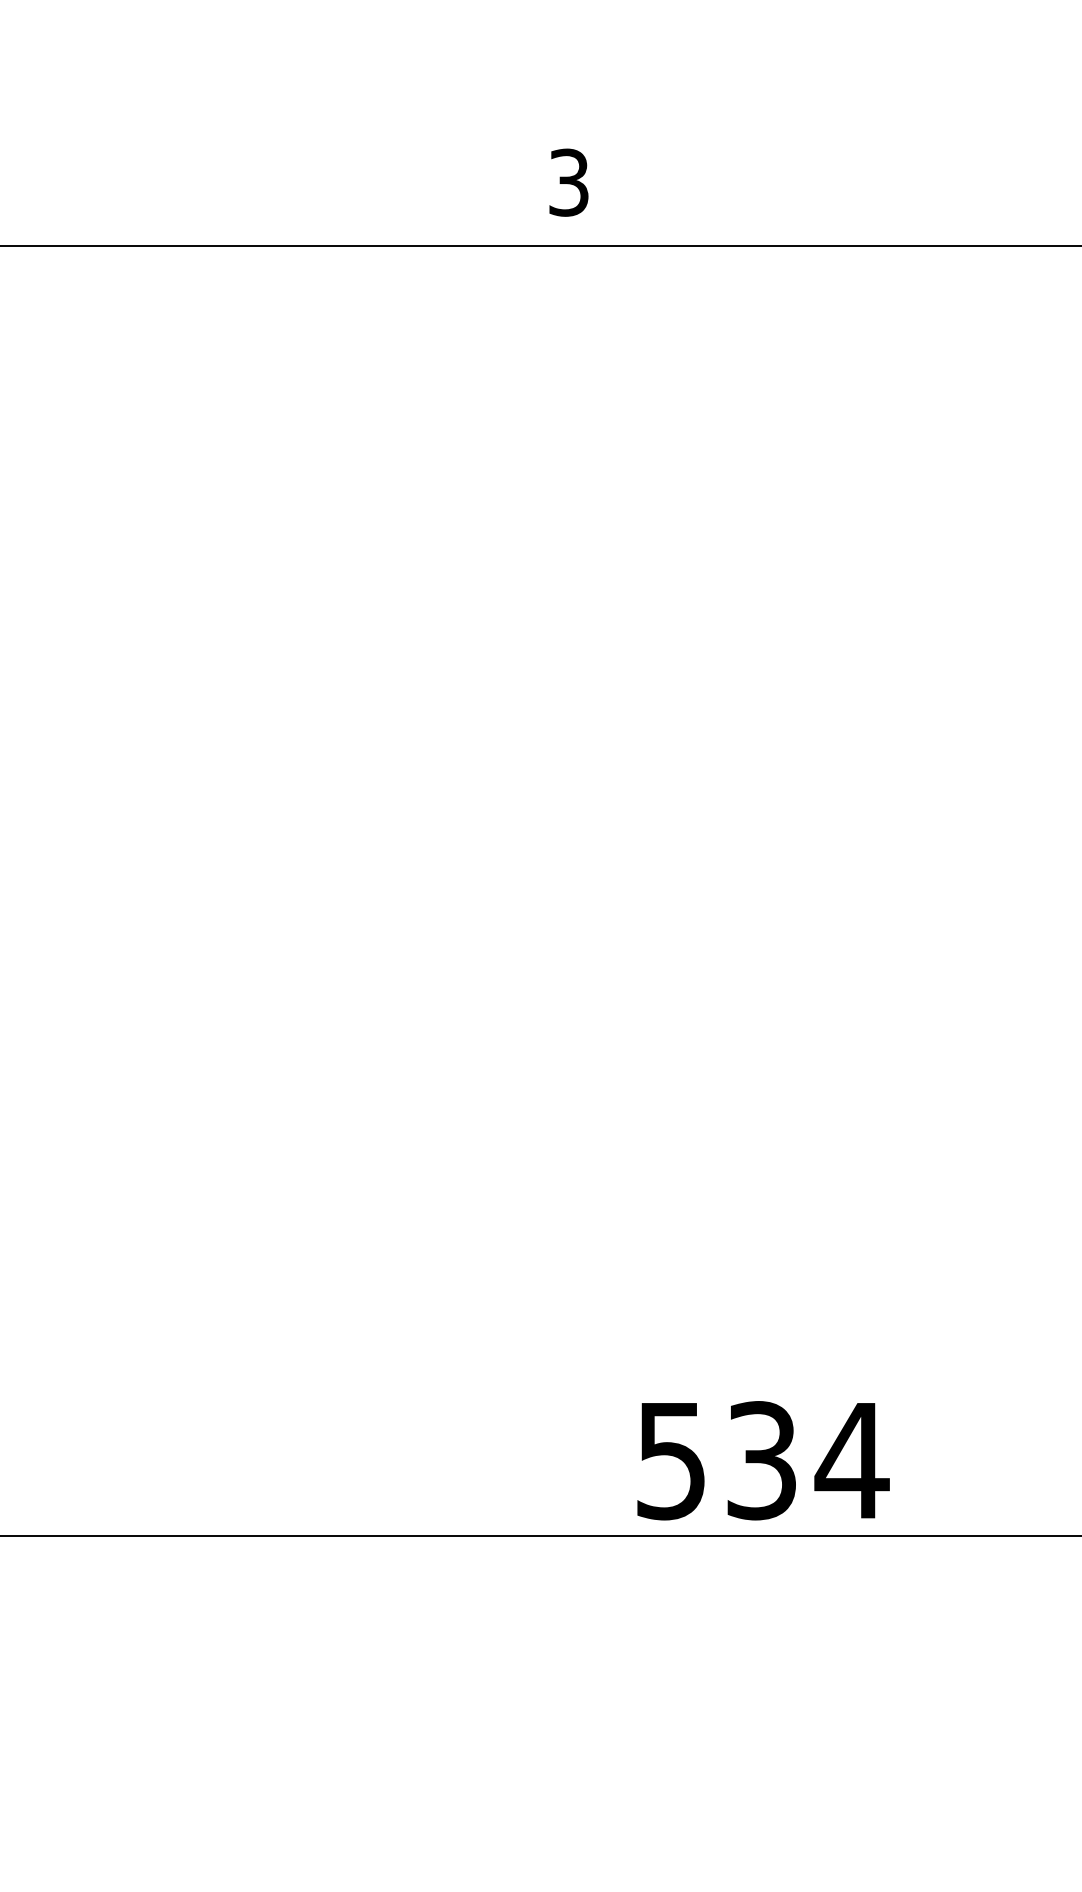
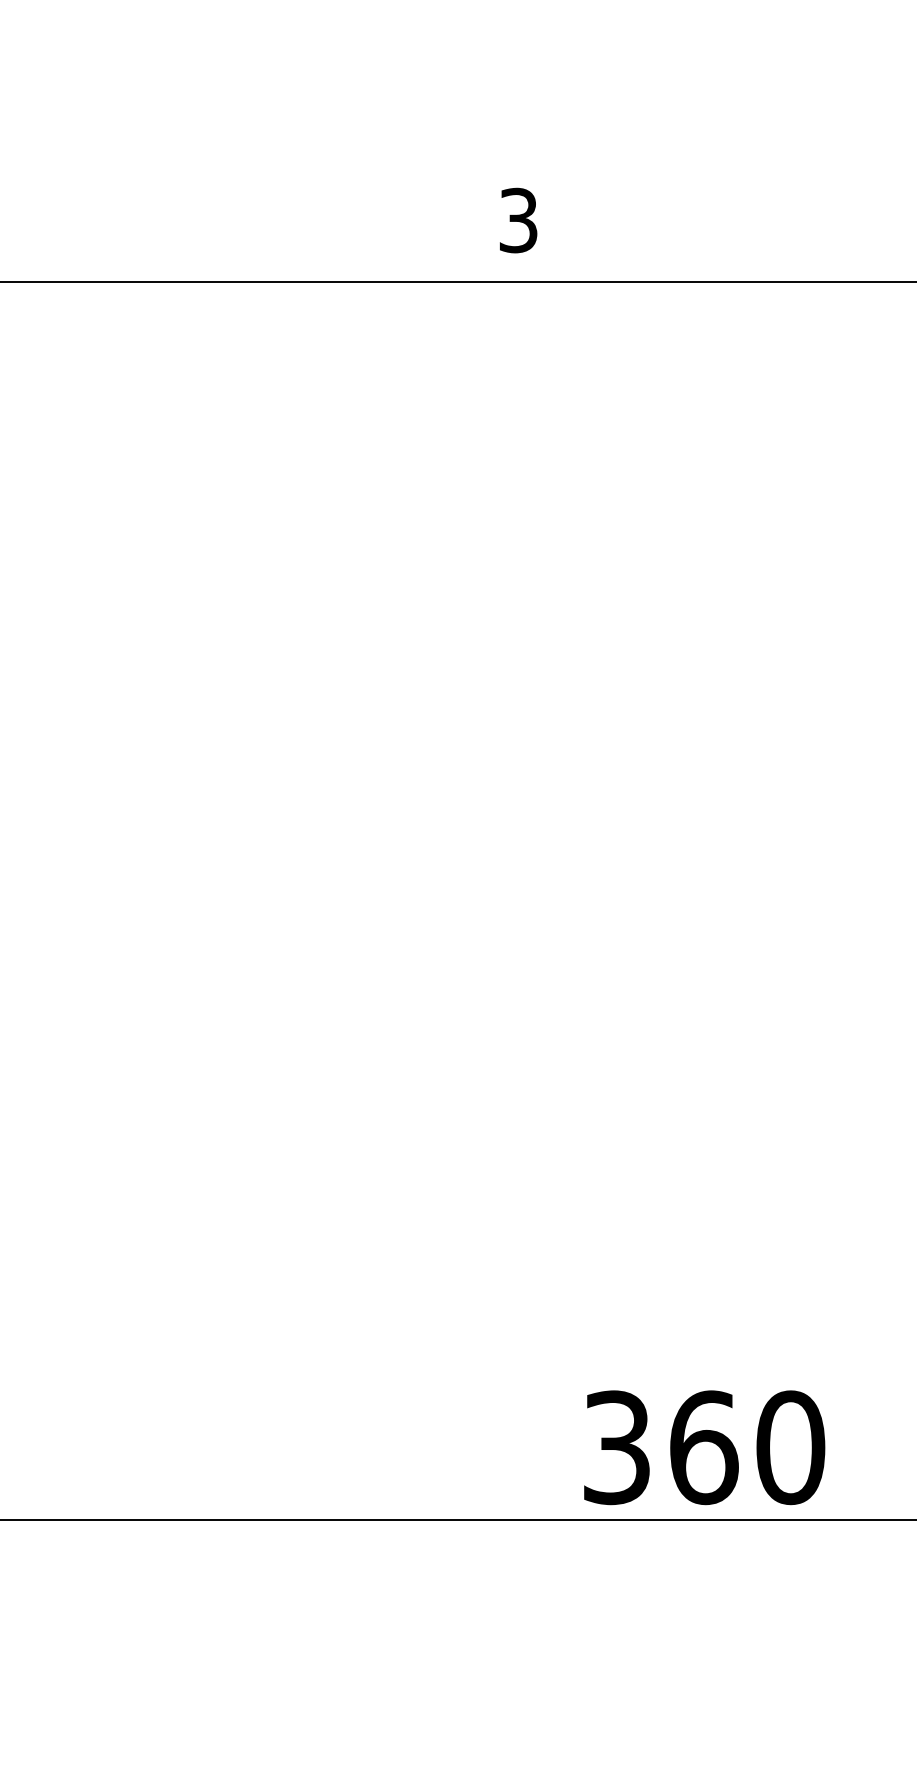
text: (763, 1460) -> (705, 1447), 534 -> 360

